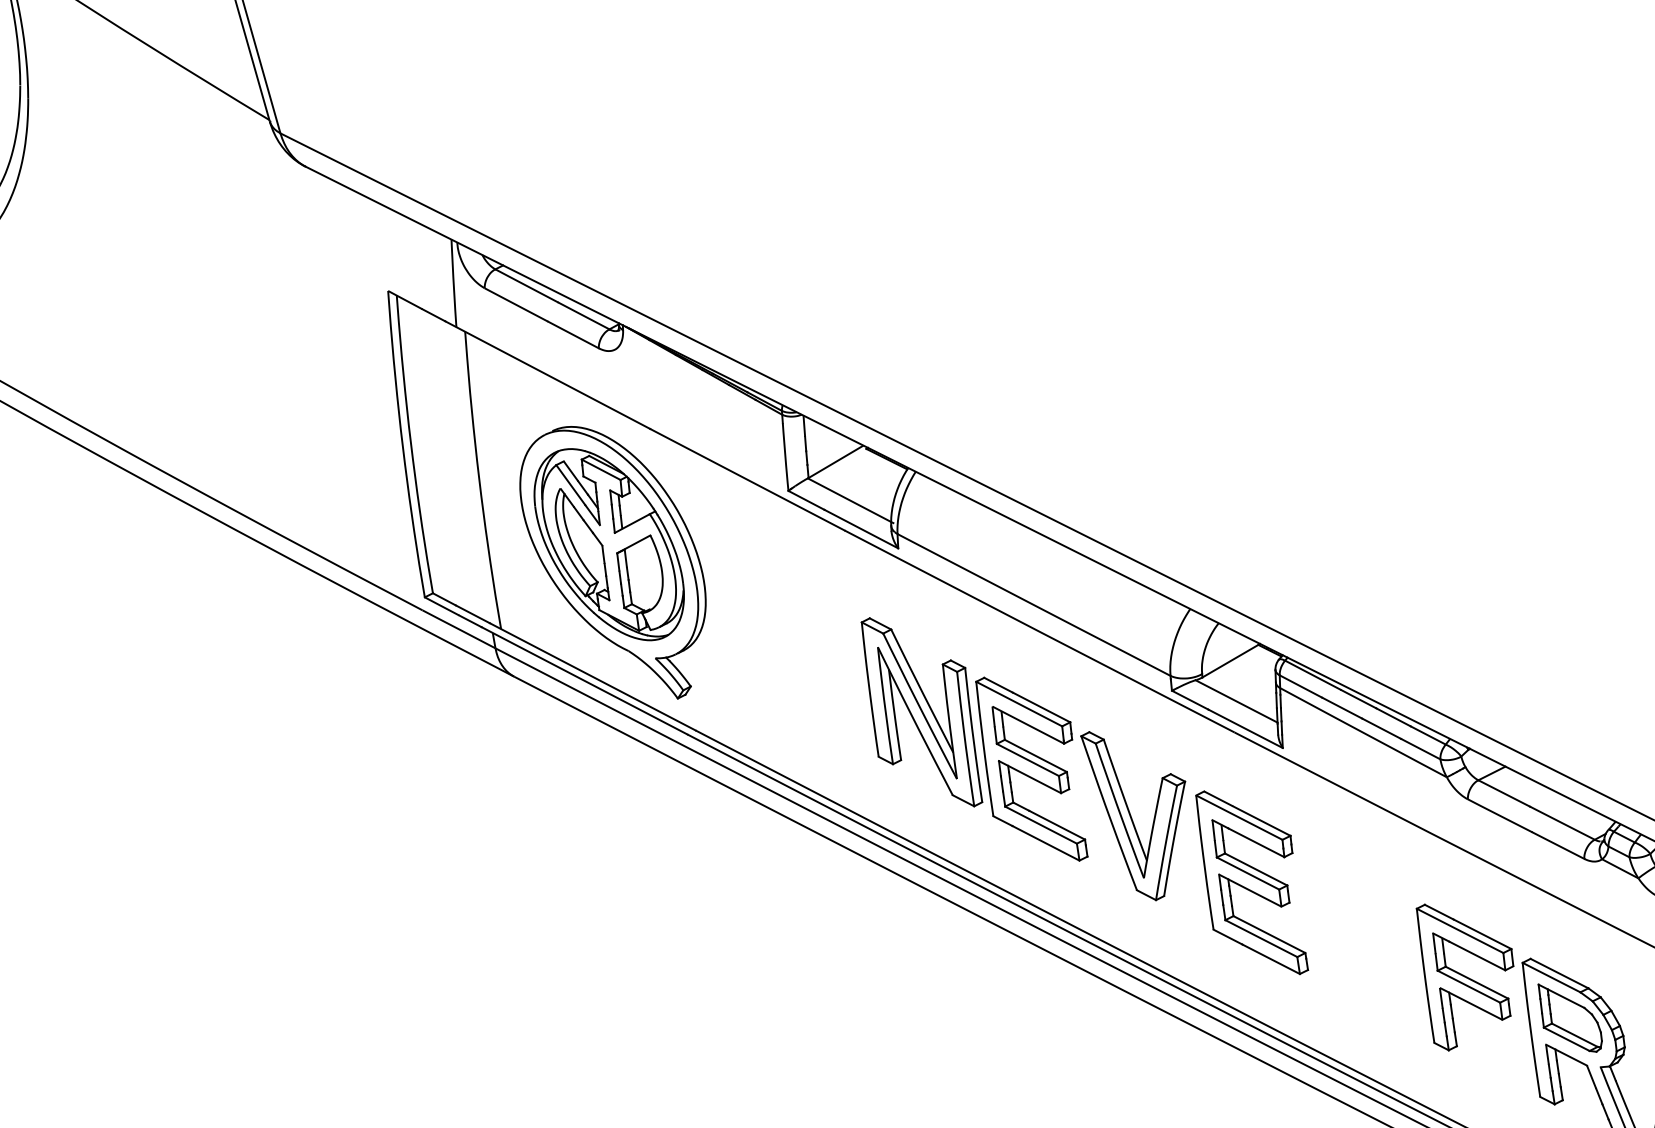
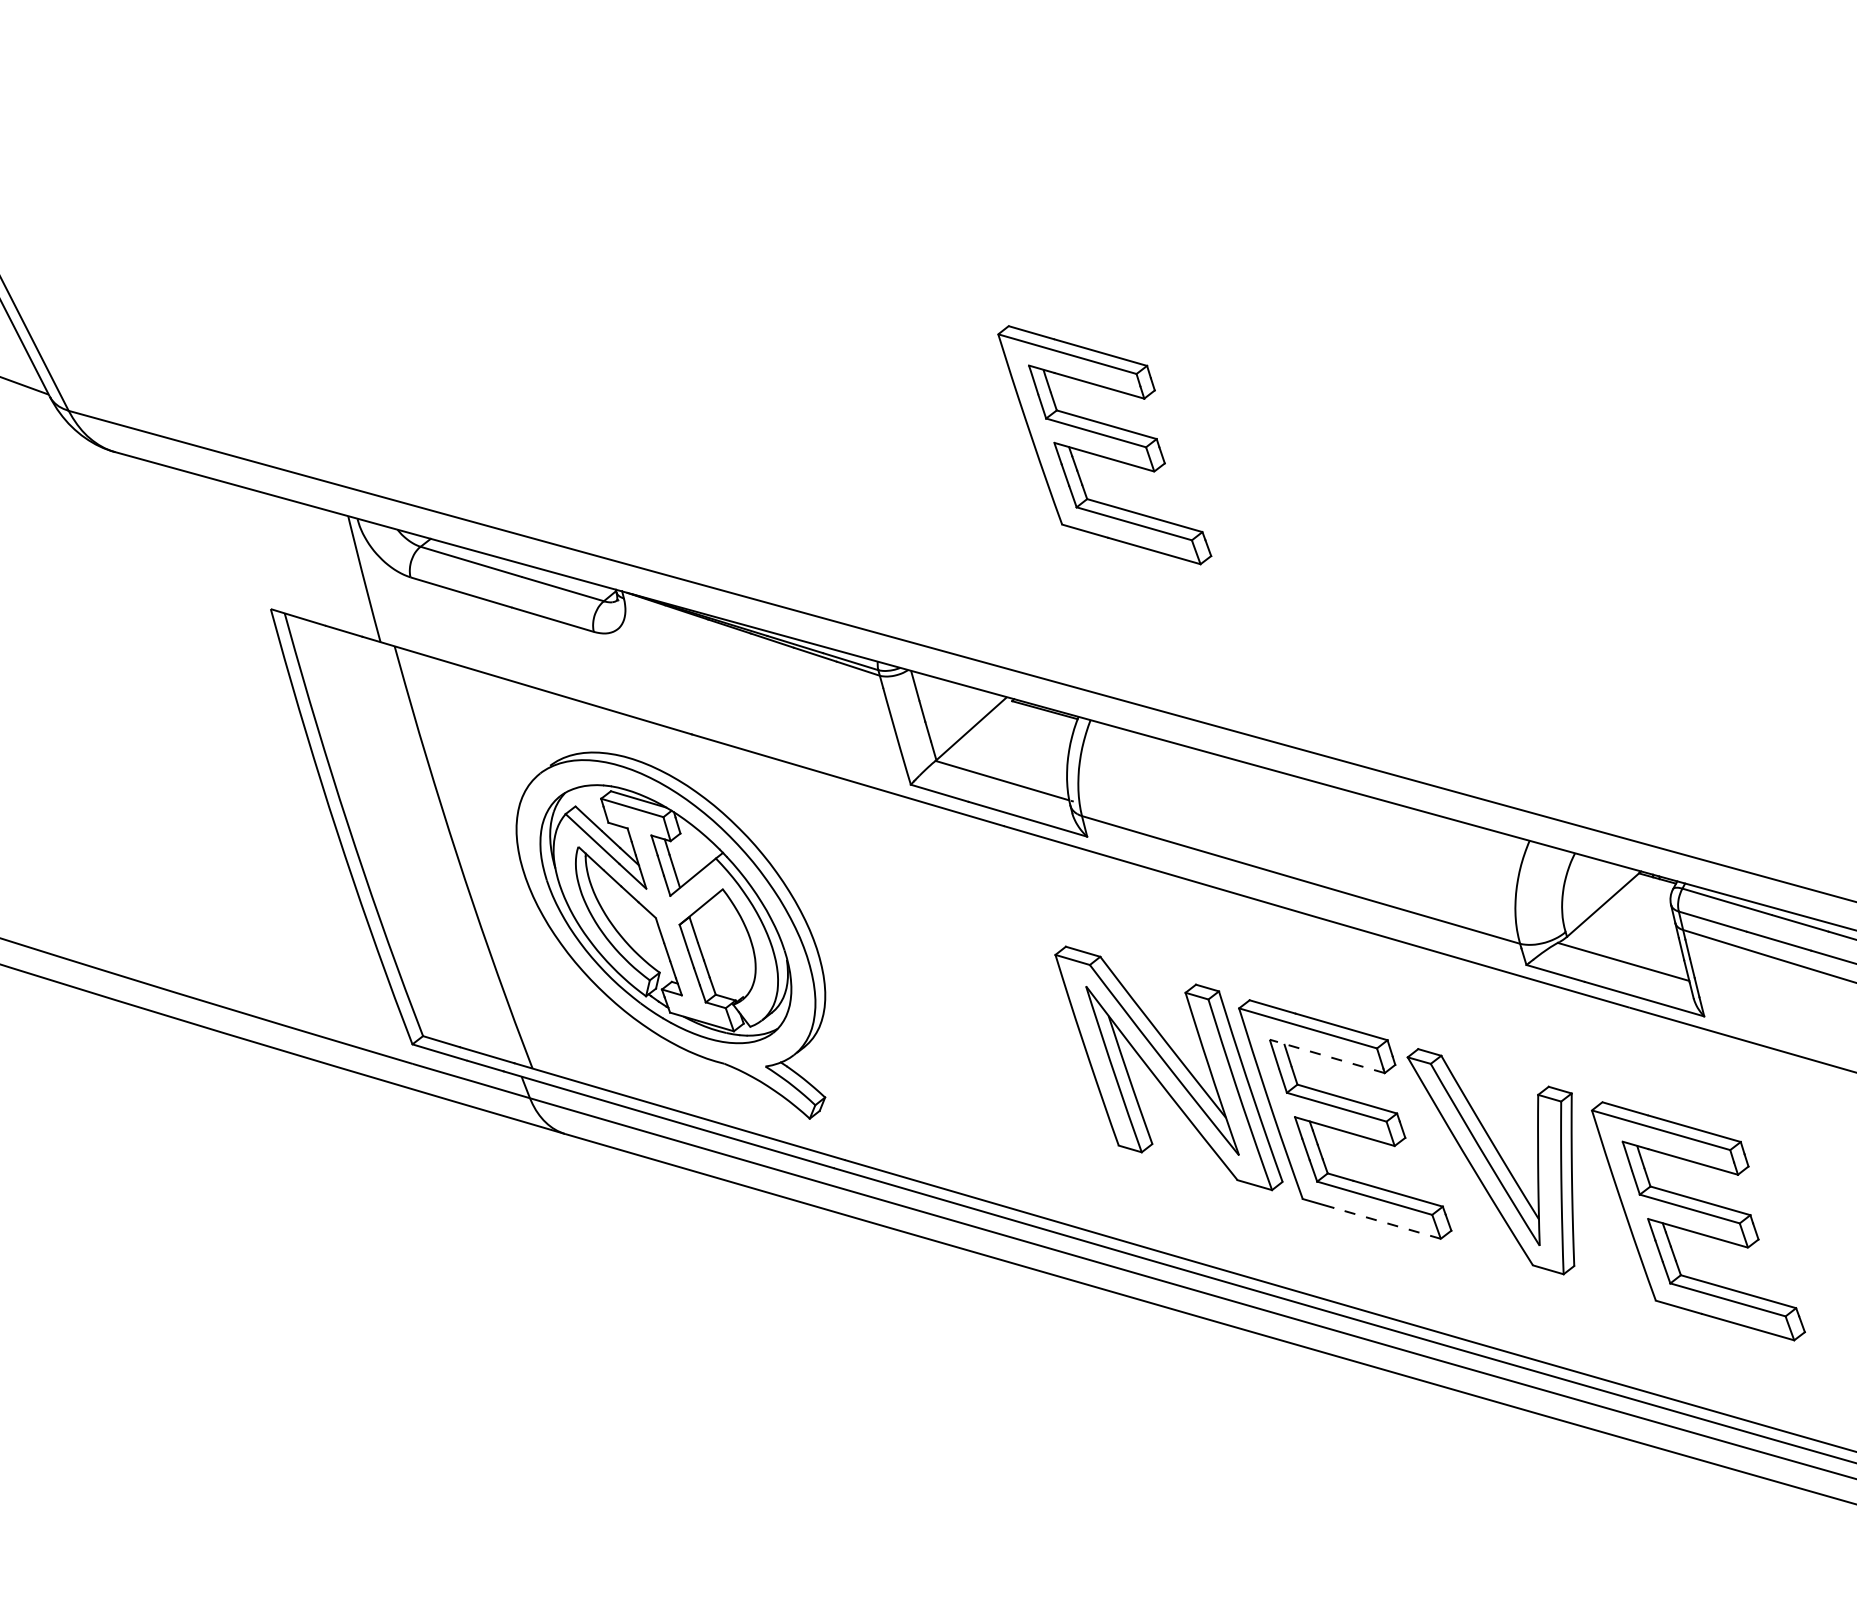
part: (961, 291) -> (1105, 444), added
line: (1027, 724) -> (1325, 1055), solid -> dashed
line: (1045, 843) -> (1386, 1223), solid -> dashed

